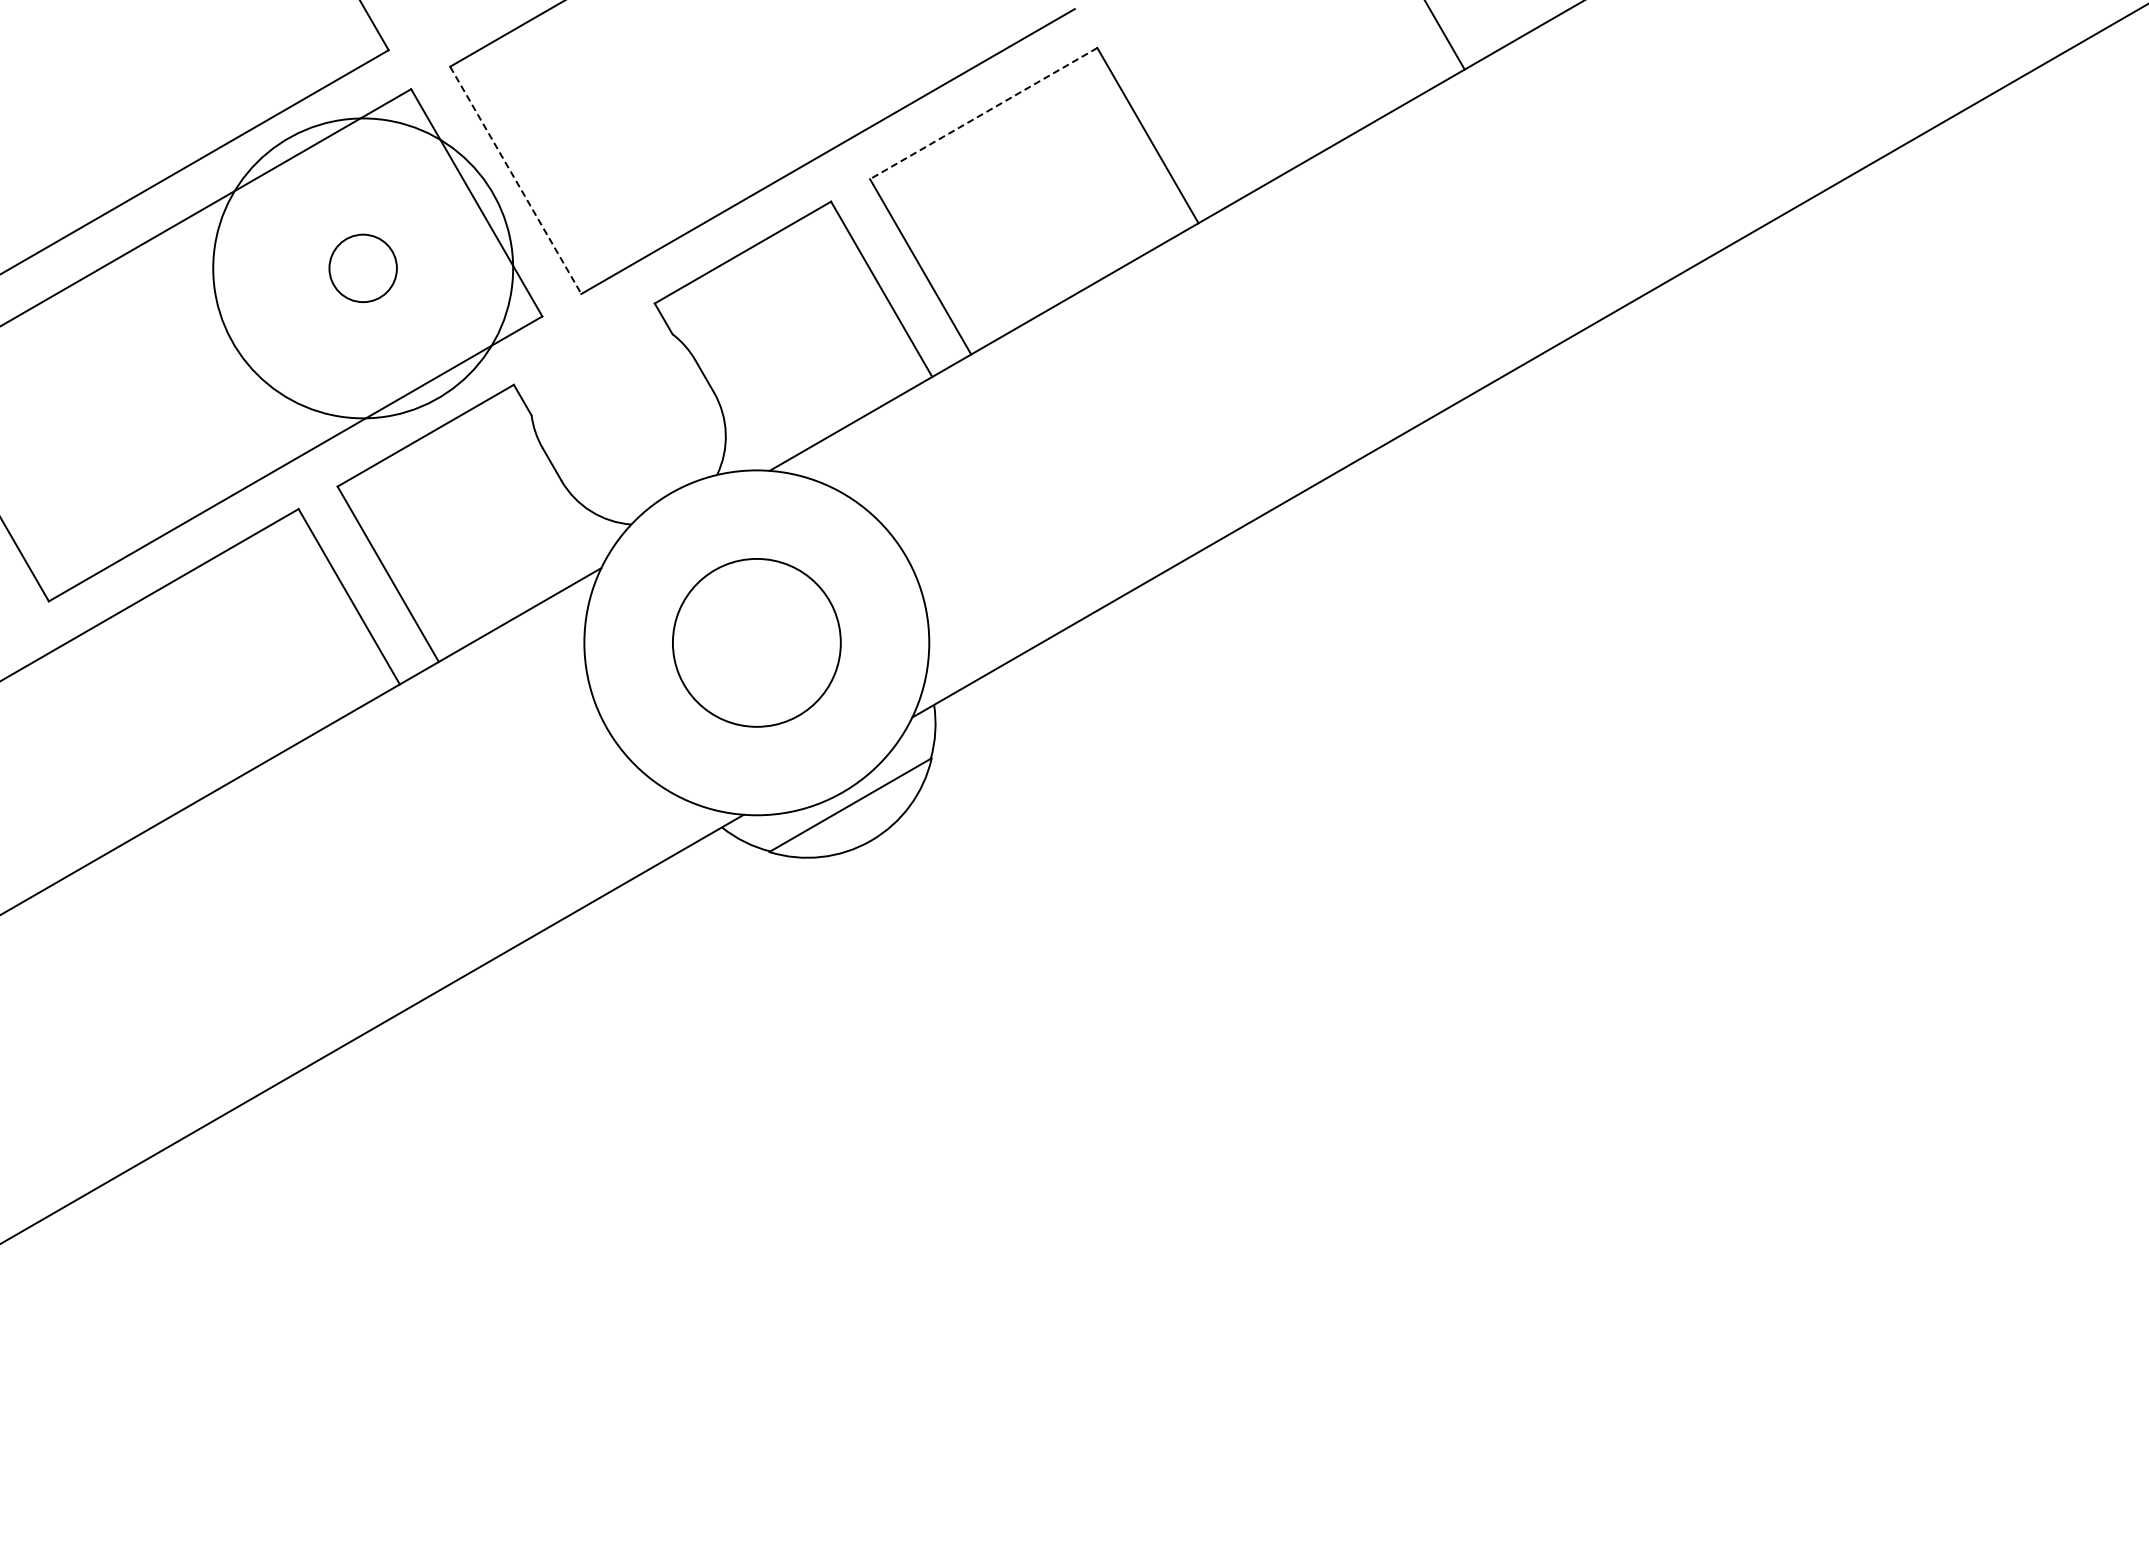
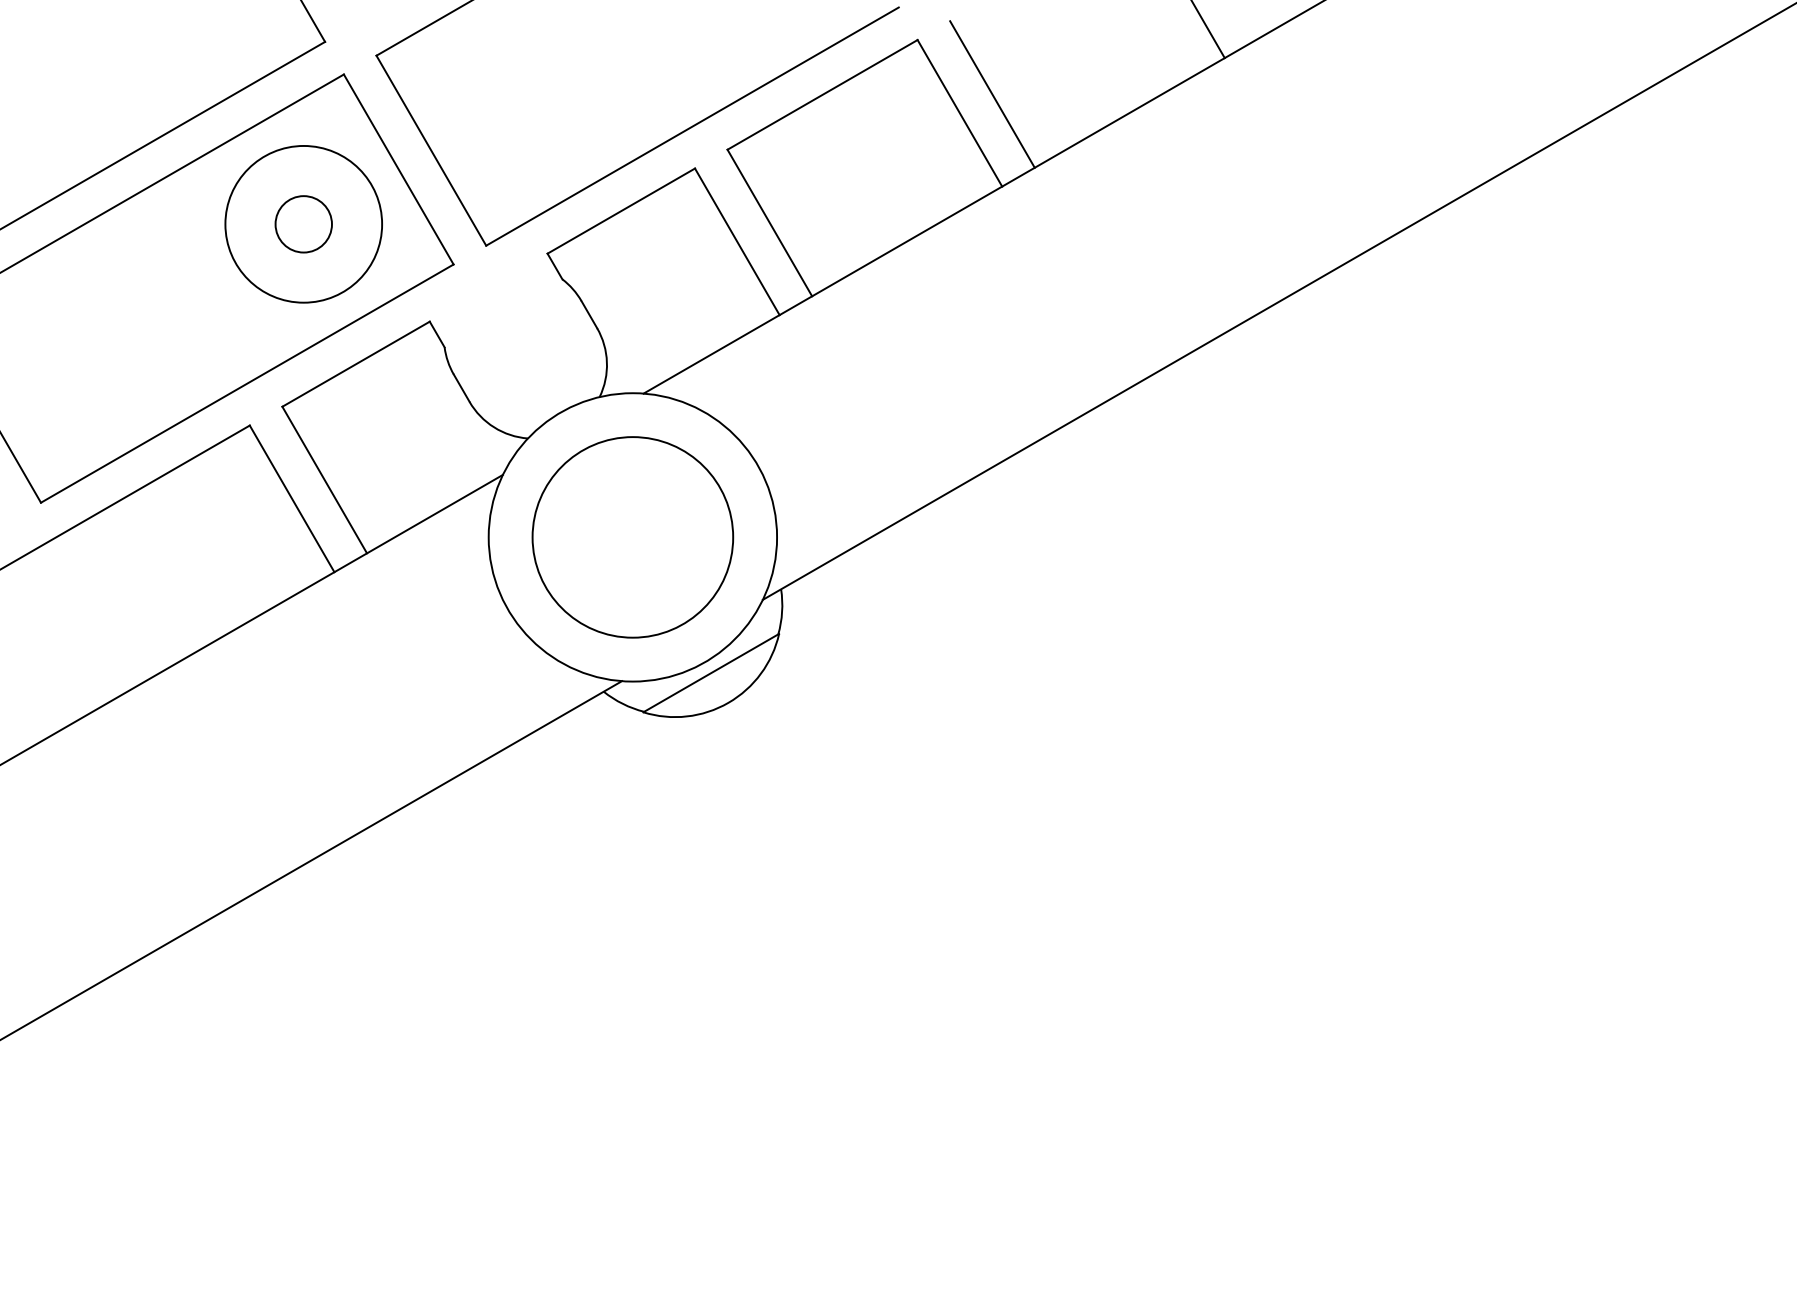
line: (1186, 112) -> (992, 93), added
line: (983, 113) -> (822, 94), dashed -> solid
line: (516, 180) -> (431, 150), dashed -> solid
circle: (362, 268) -> (303, 224), size x0.62
circle: (756, 642) -> (632, 537), size x1.43

